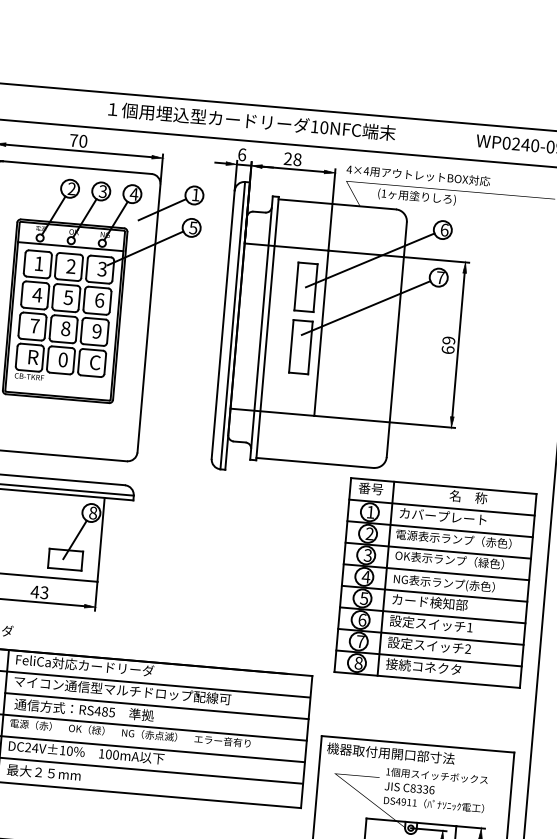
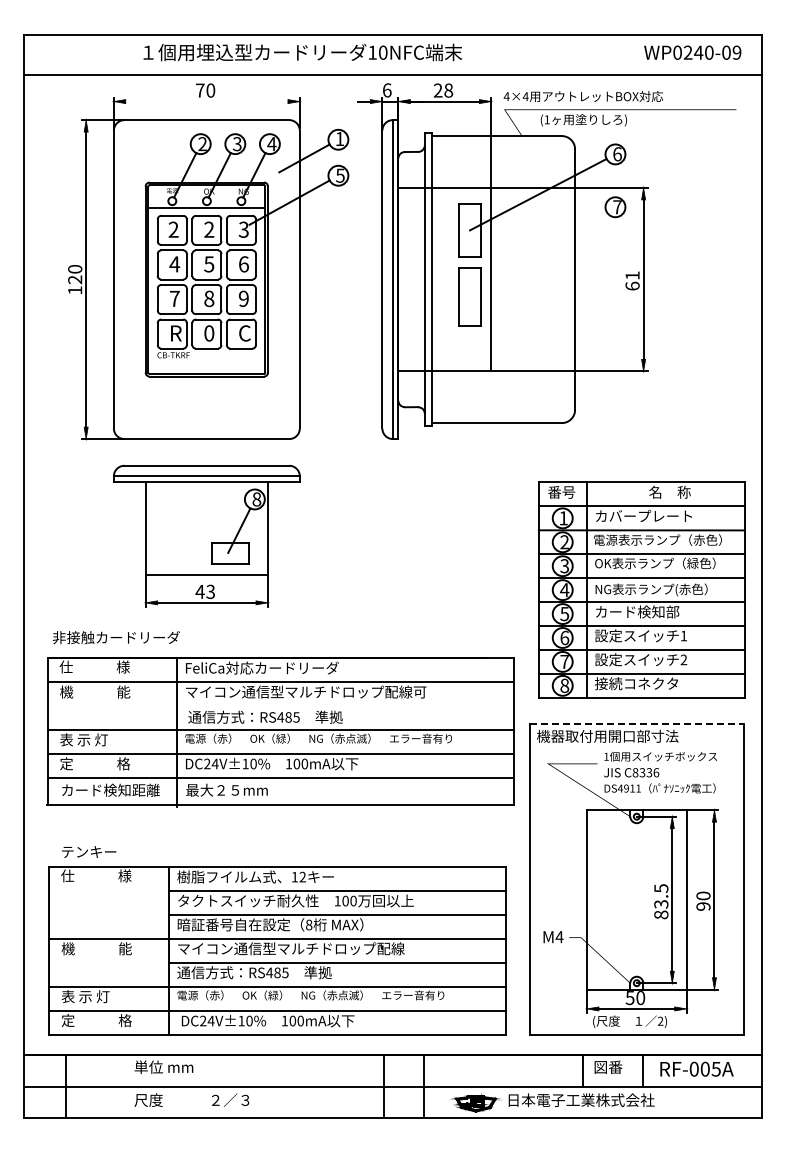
text: (251, 121) -> (302, 52), moved
line: (78, 150) -> (206, 101), removed
text: (39, 263) -> (173, 229), 1 -> 2
line: (366, 307) -> (538, 247), removed
text: (448, 340) -> (632, 275), 69 -> 61
part: (435, 582) -> (641, 589), moved
line: (156, 706) -> (344, 706), removed
line: (417, 744) -> (636, 723), solid -> dashed

